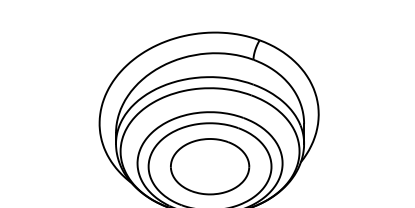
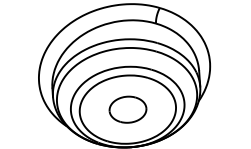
part: (210, 166) -> (128, 109), size x0.6

